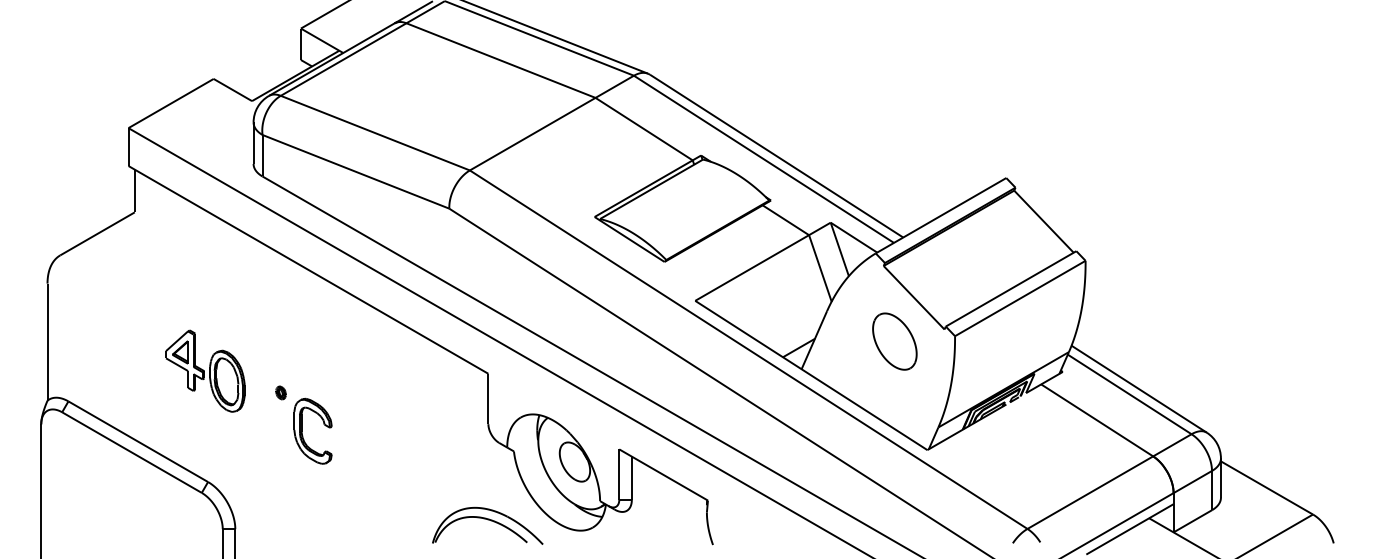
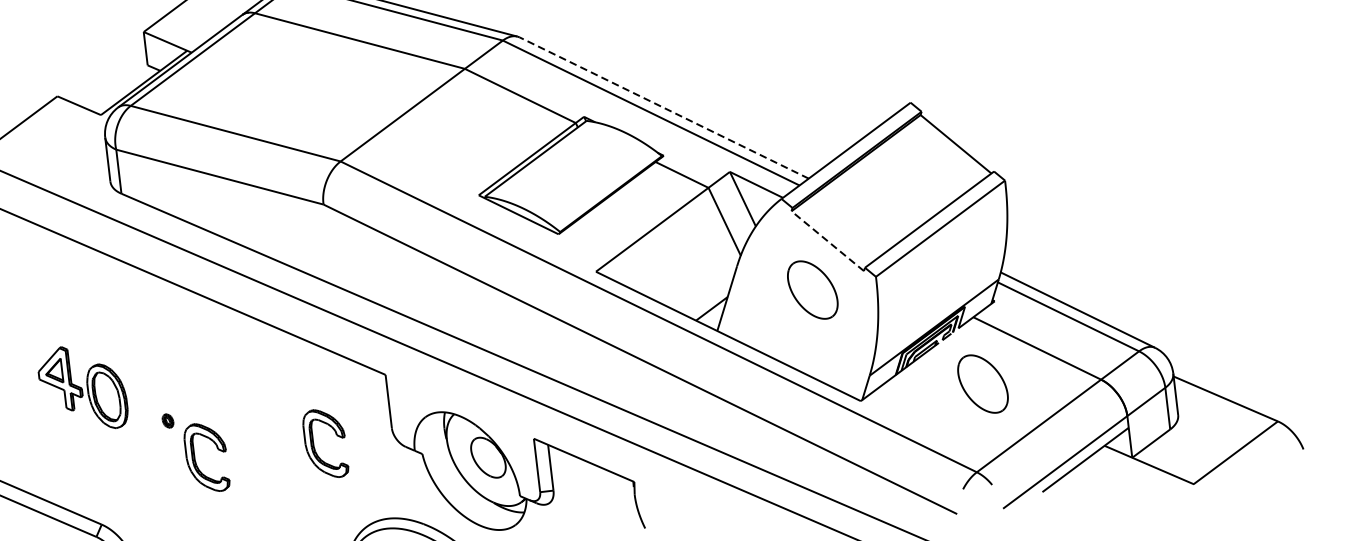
line: (776, 156) -> (664, 108), solid -> dashed
line: (914, 297) -> (828, 240), solid -> dashed
part: (205, 370) -> (82, 387), moved
part: (414, 430) -> (314, 444), added
part: (1042, 447) -> (982, 384), added

